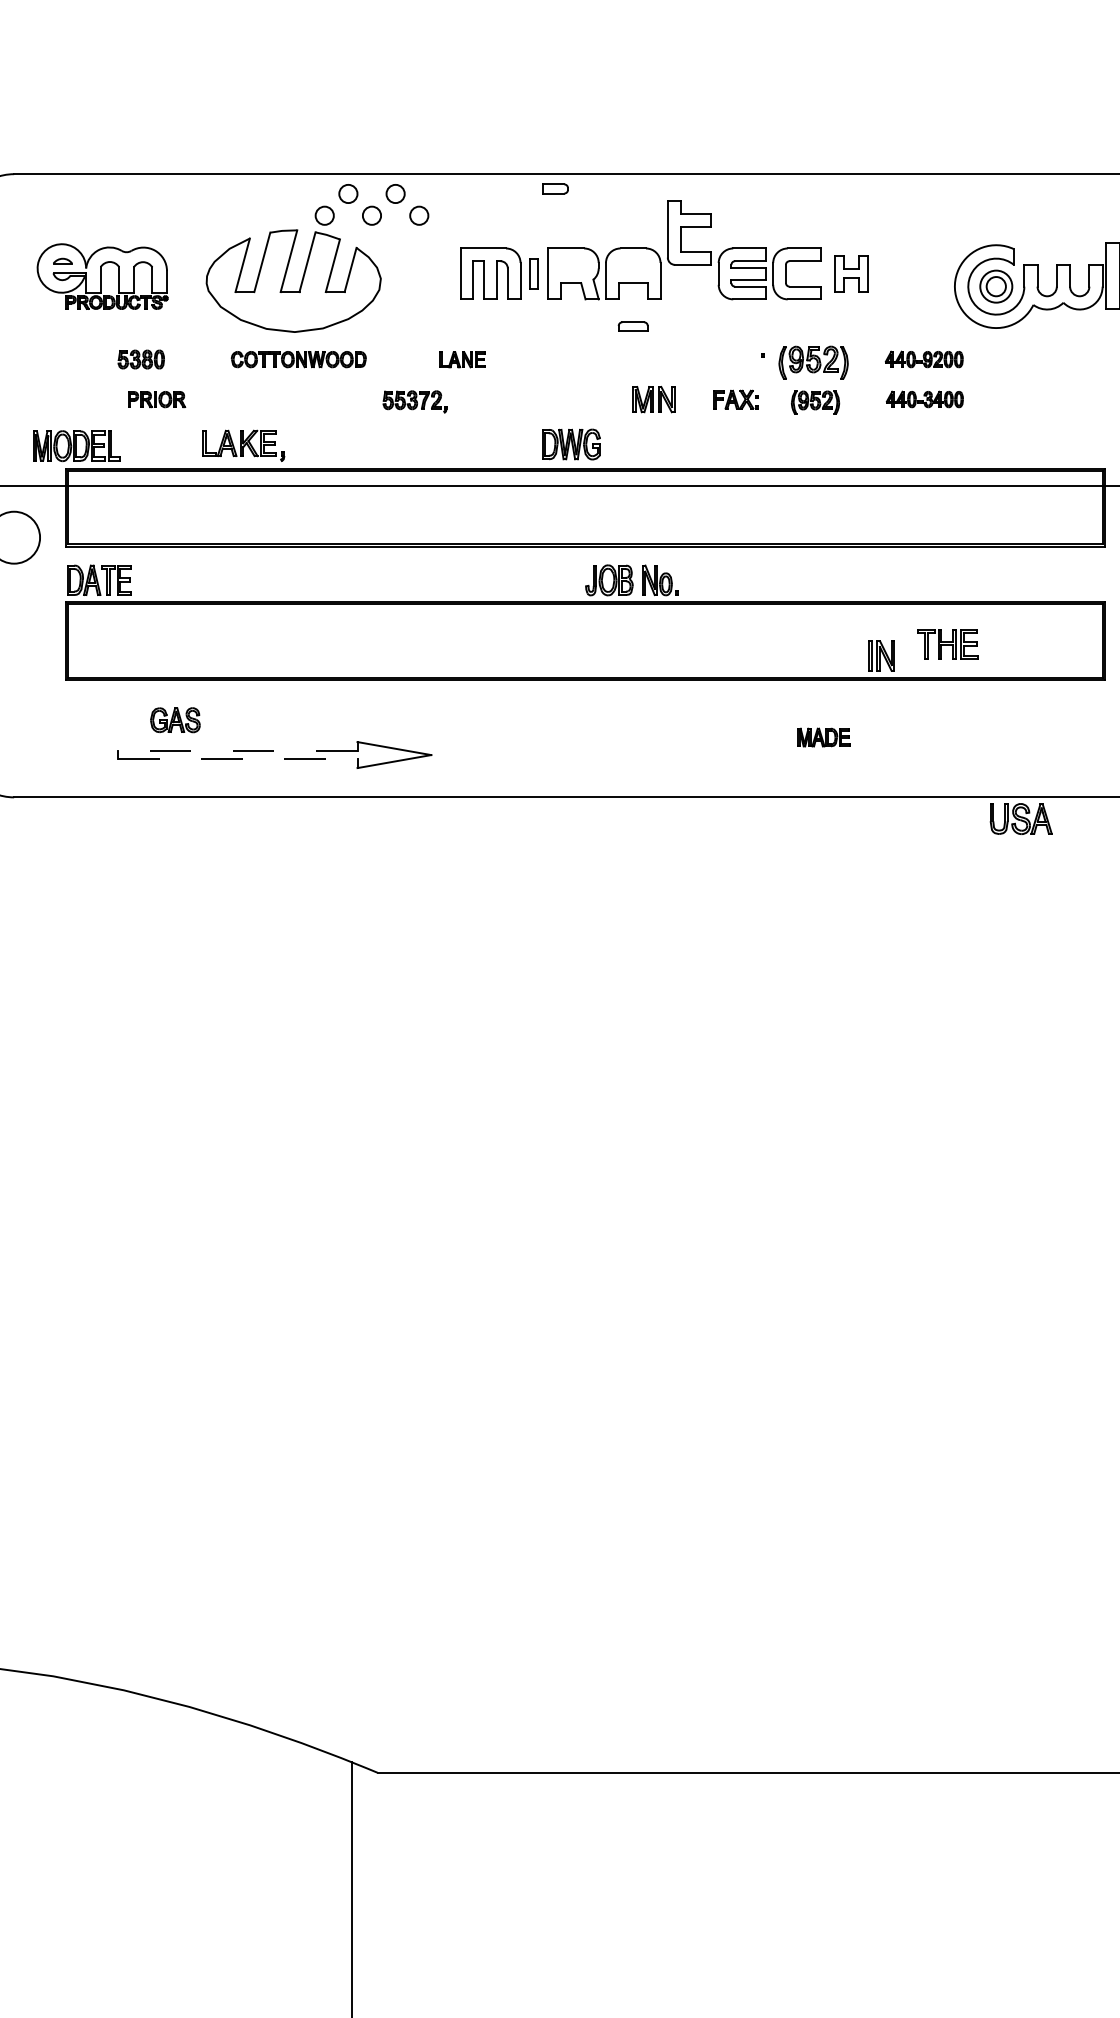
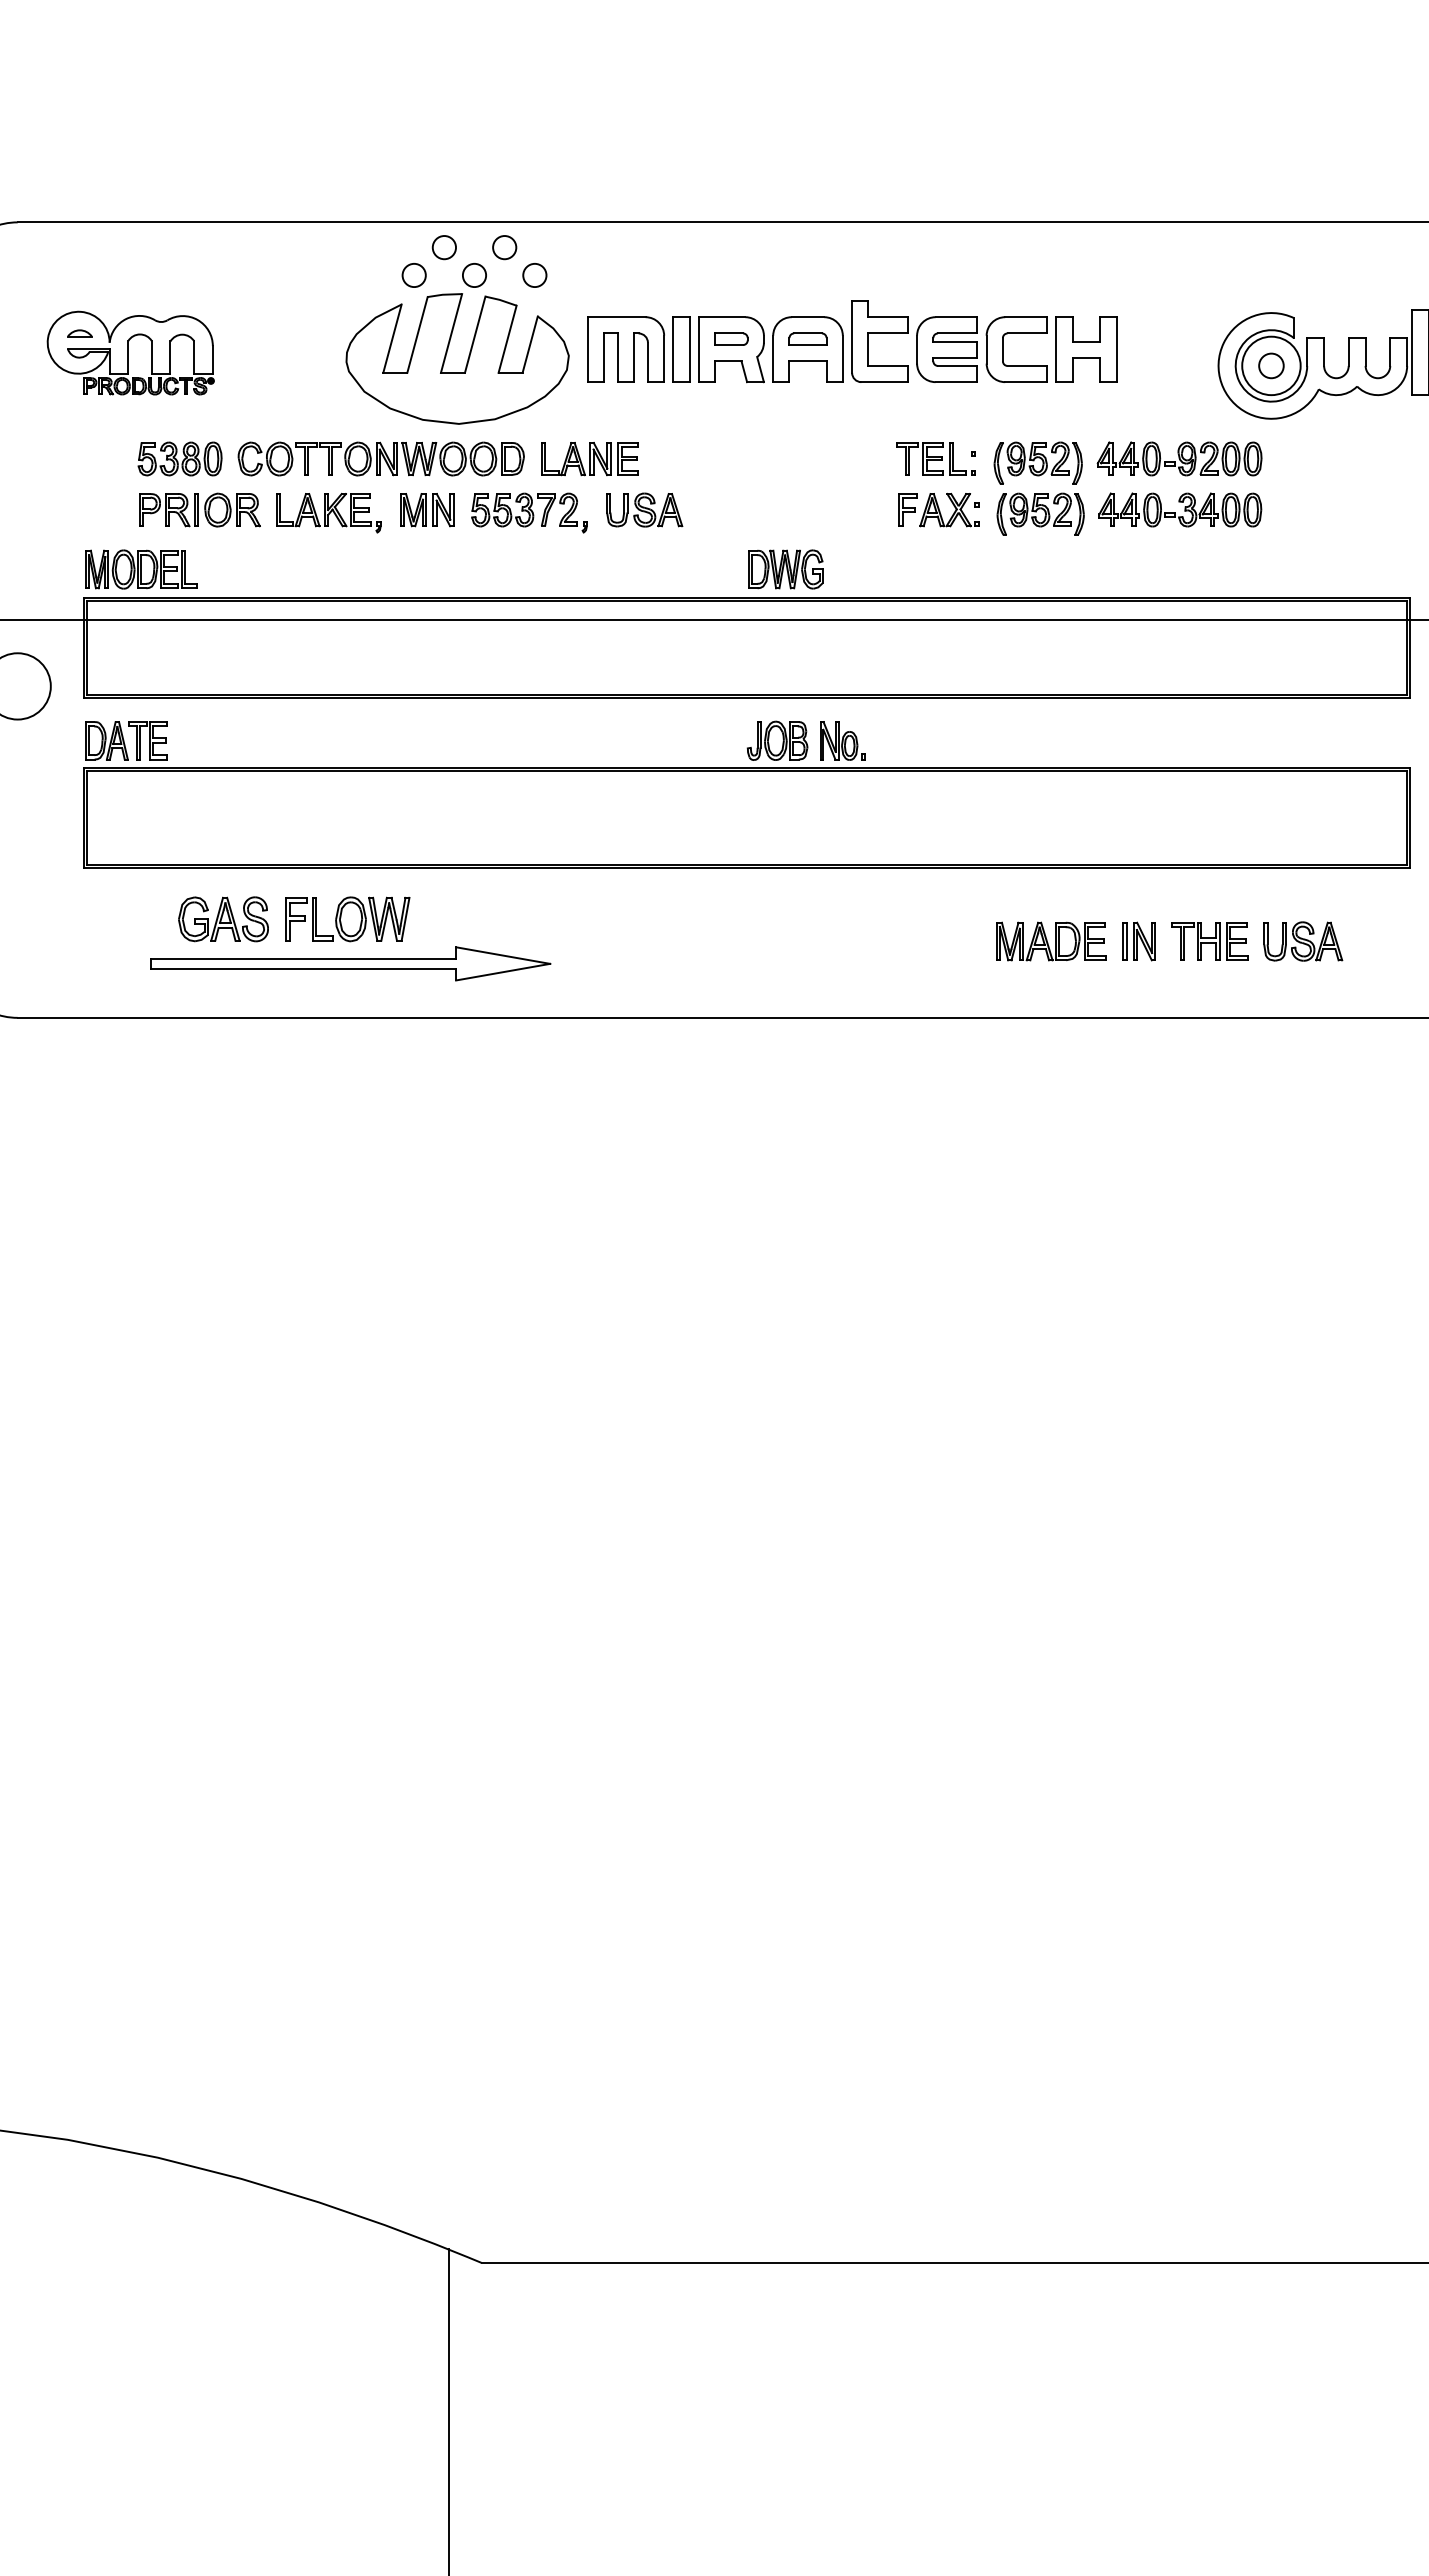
part: (555, 188) -> (731, 338), moved
part: (689, 226) -> (879, 333), moved
part: (534, 273) -> (681, 349), size x1.67
part: (851, 273) -> (1086, 349), size x1.43
part: (300, 283) -> (466, 362), moved
circle: (996, 286) -> (1271, 365), size x1.43
part: (632, 326) -> (807, 338), moved
part: (140, 359) -> (179, 458), size x1.43
part: (298, 359) -> (380, 458), size x1.67
part: (462, 359) -> (589, 459), size x1.67
part: (733, 359) -> (935, 458), added
part: (924, 359) -> (1179, 458), size x1.67
part: (156, 399) -> (199, 509), size x1.67
part: (505, 399) -> (644, 509), added
part: (654, 399) -> (427, 510), moved
part: (735, 399) -> (938, 510), size x1.43
part: (925, 399) -> (1180, 509), size x1.67
part: (415, 401) -> (529, 512), size x1.43
part: (815, 402) -> (1040, 513), size x1.43
part: (570, 444) -> (785, 569), moved
part: (243, 445) -> (328, 512), moved
part: (76, 446) -> (141, 569), moved
part: (947, 644) -> (1209, 941), moved
part: (881, 656) -> (1138, 941), moved
part: (175, 720) -> (223, 919), size x1.43
part: (272, 720) -> (347, 919), added
part: (824, 737) -> (1051, 941), size x1.67
line: (238, 750) -> (303, 958), dashed -> solid
line: (238, 759) -> (303, 969), dashed -> solid
part: (1021, 819) -> (1303, 941), moved

